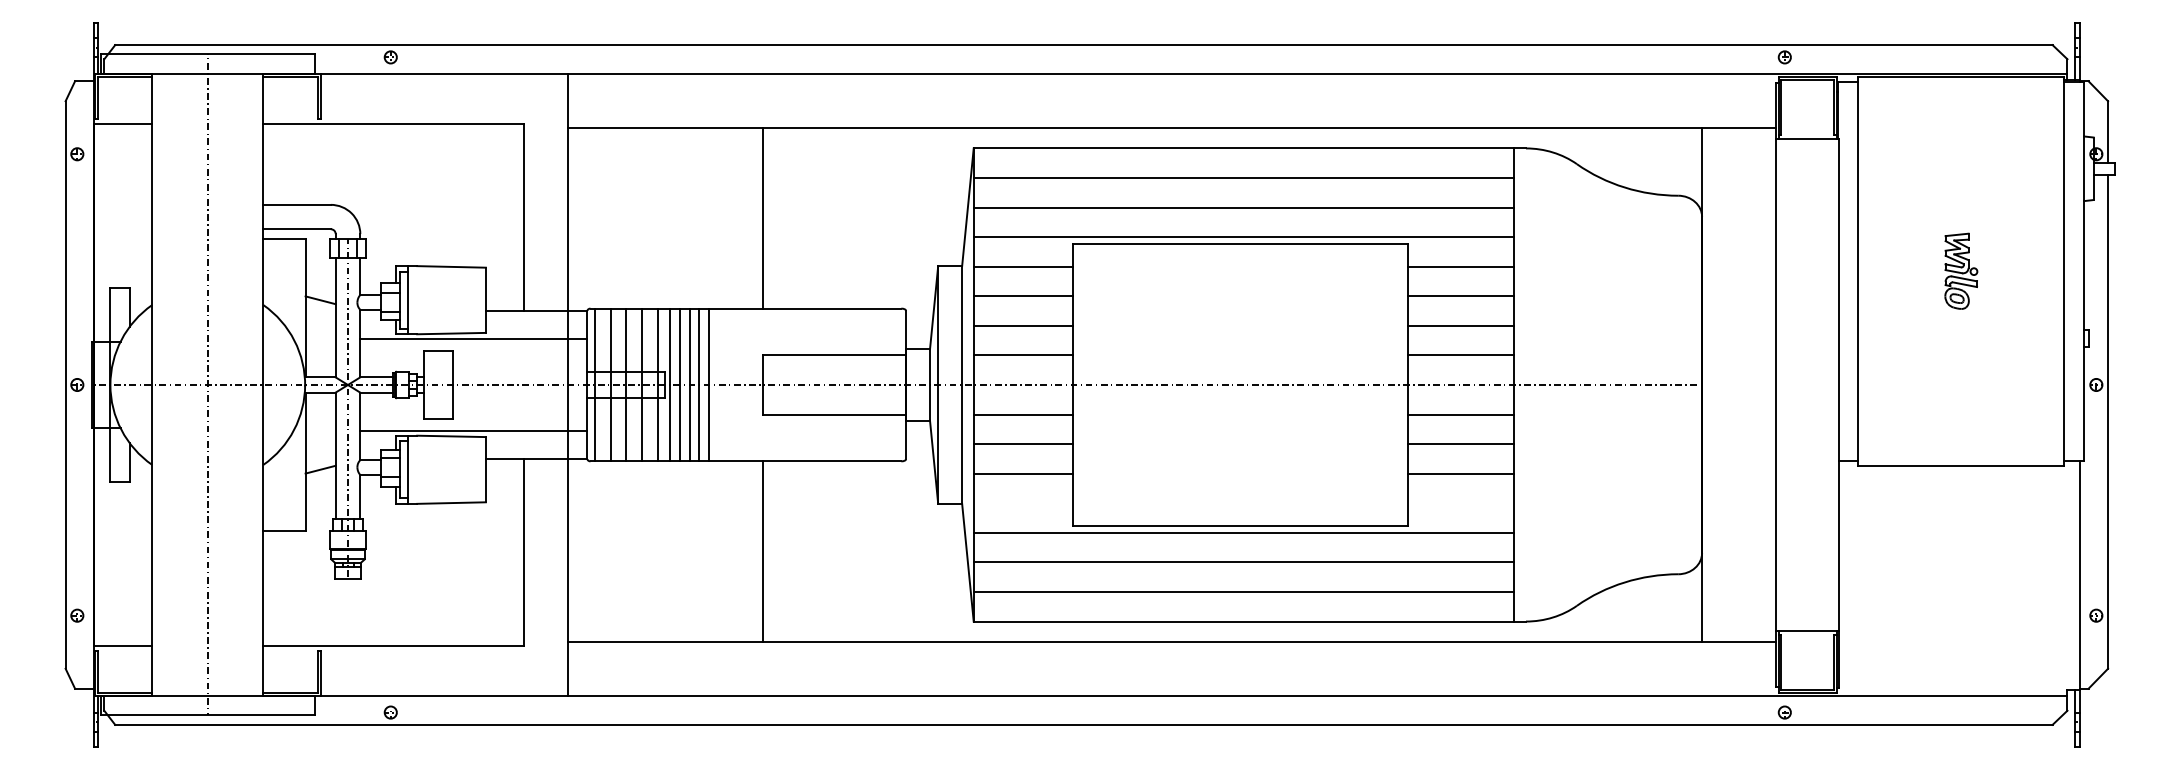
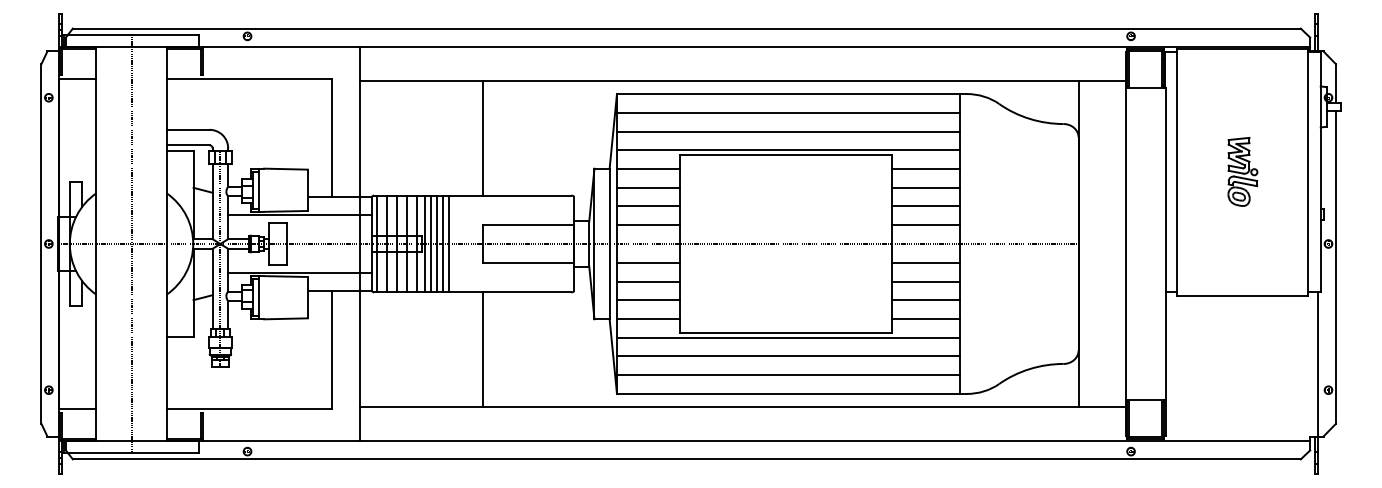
part: (1960, 270) -> (1242, 171), size x1.43
line: (1023, 502) -> (648, 318), added
line: (1460, 502) -> (925, 318), added

